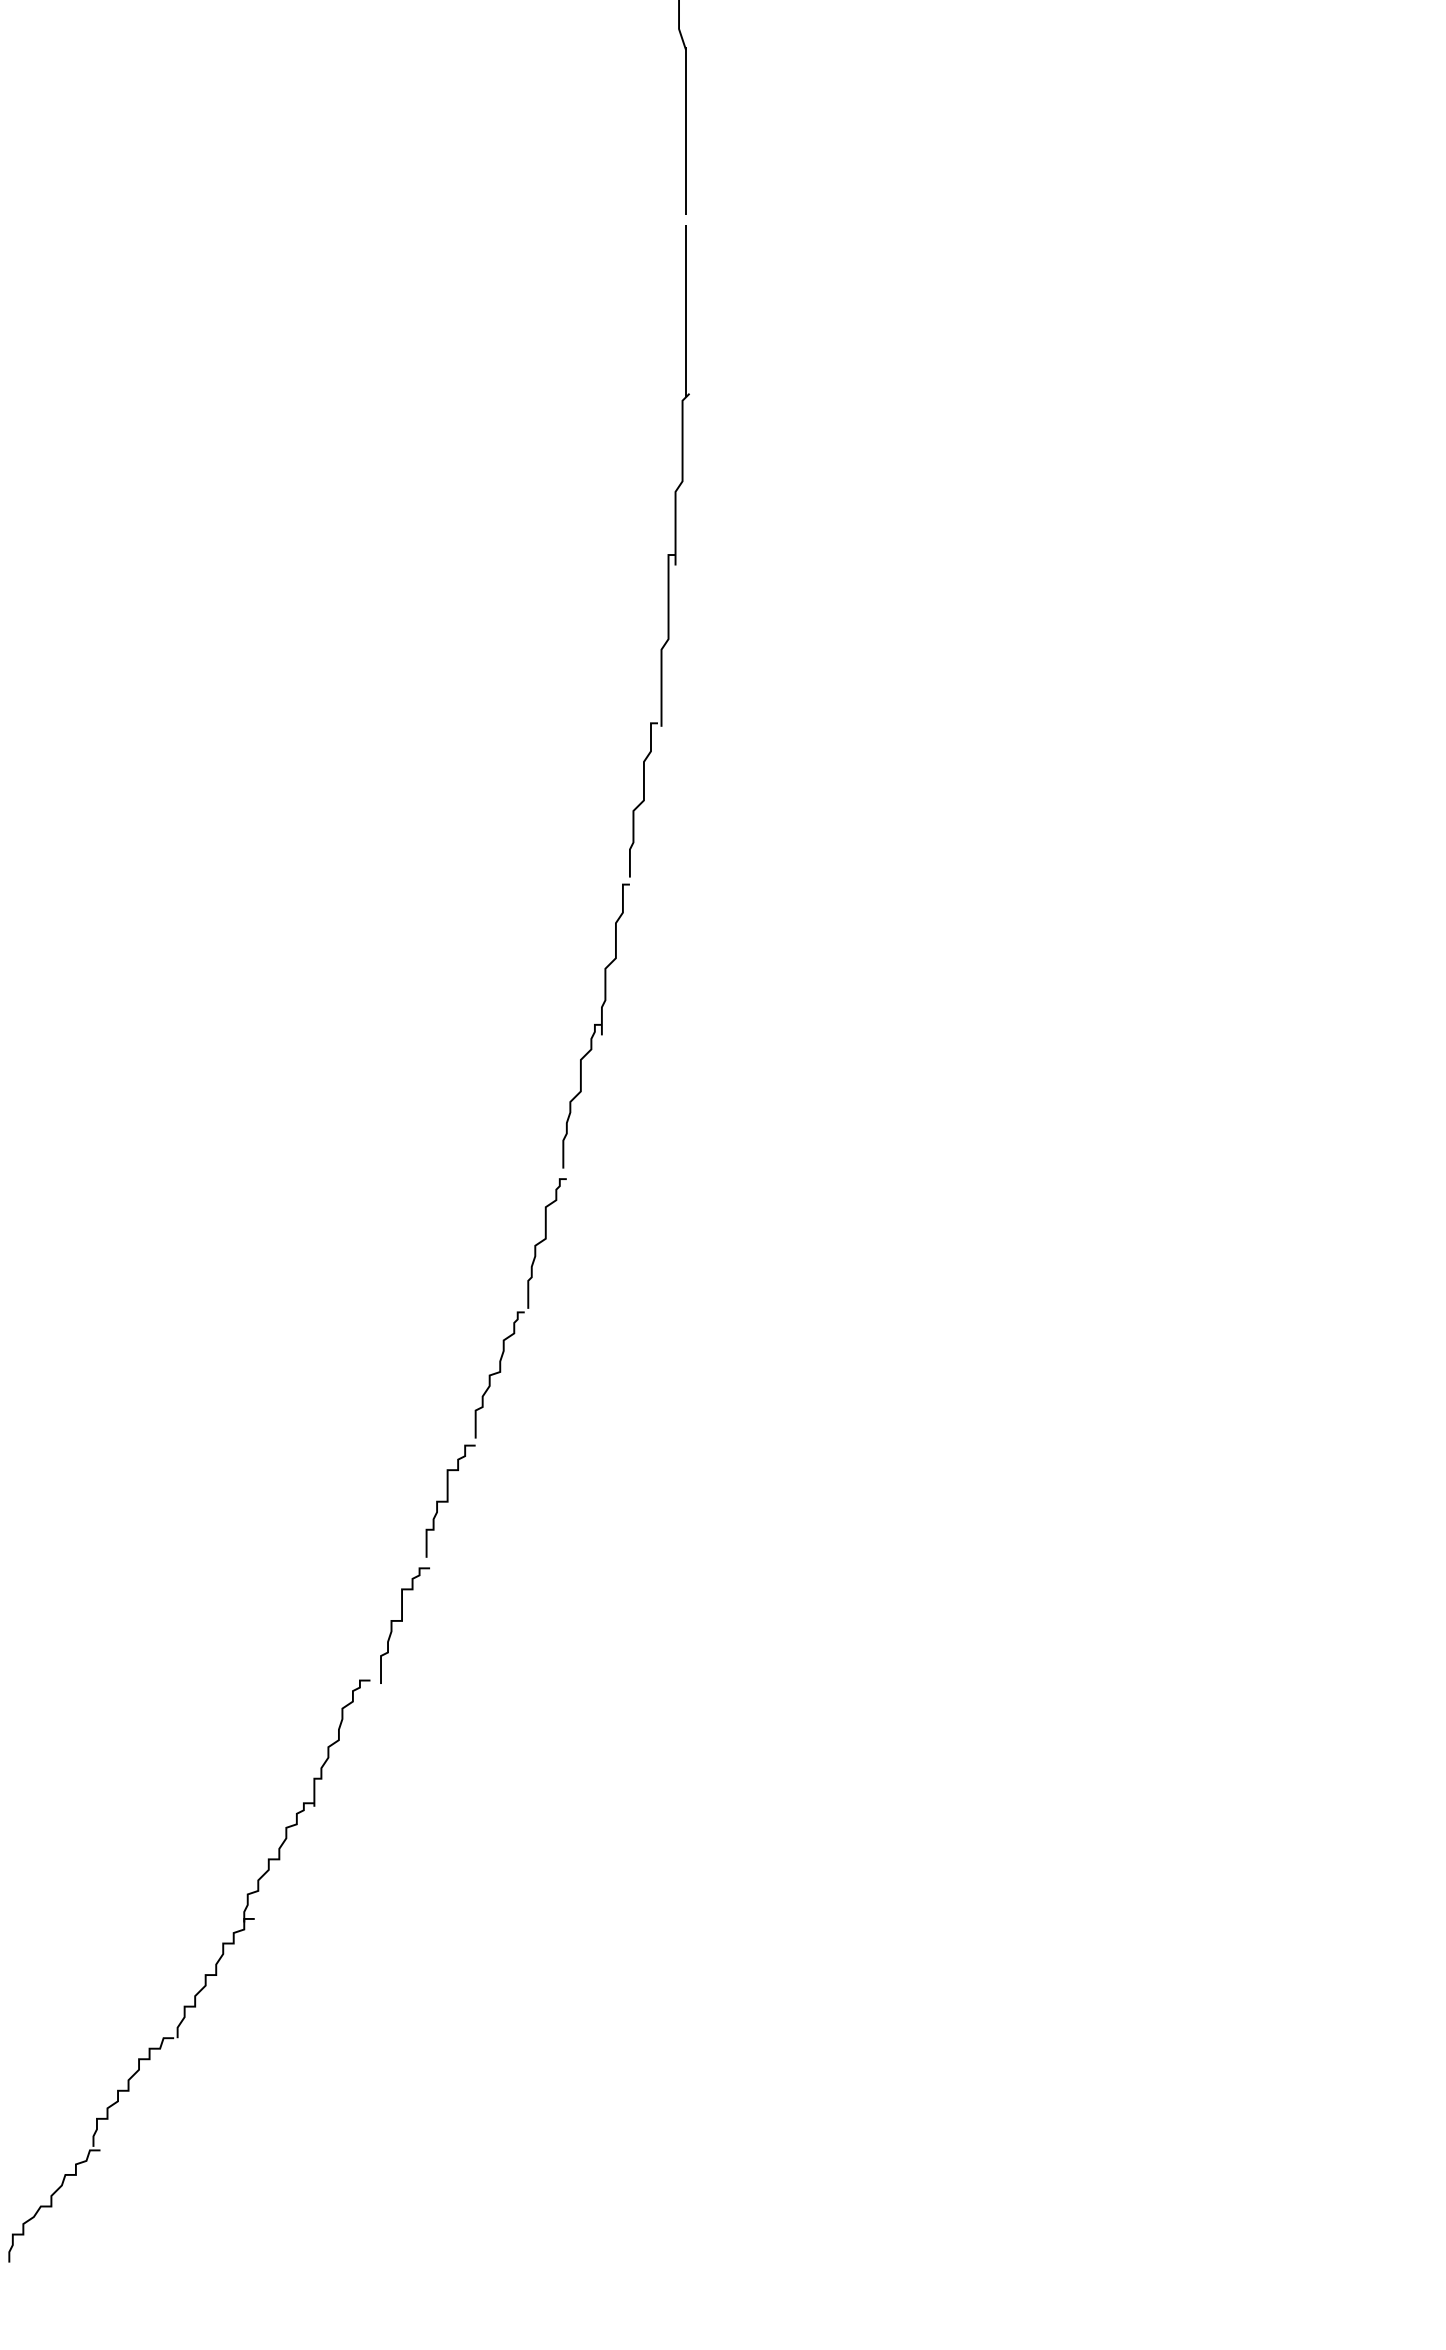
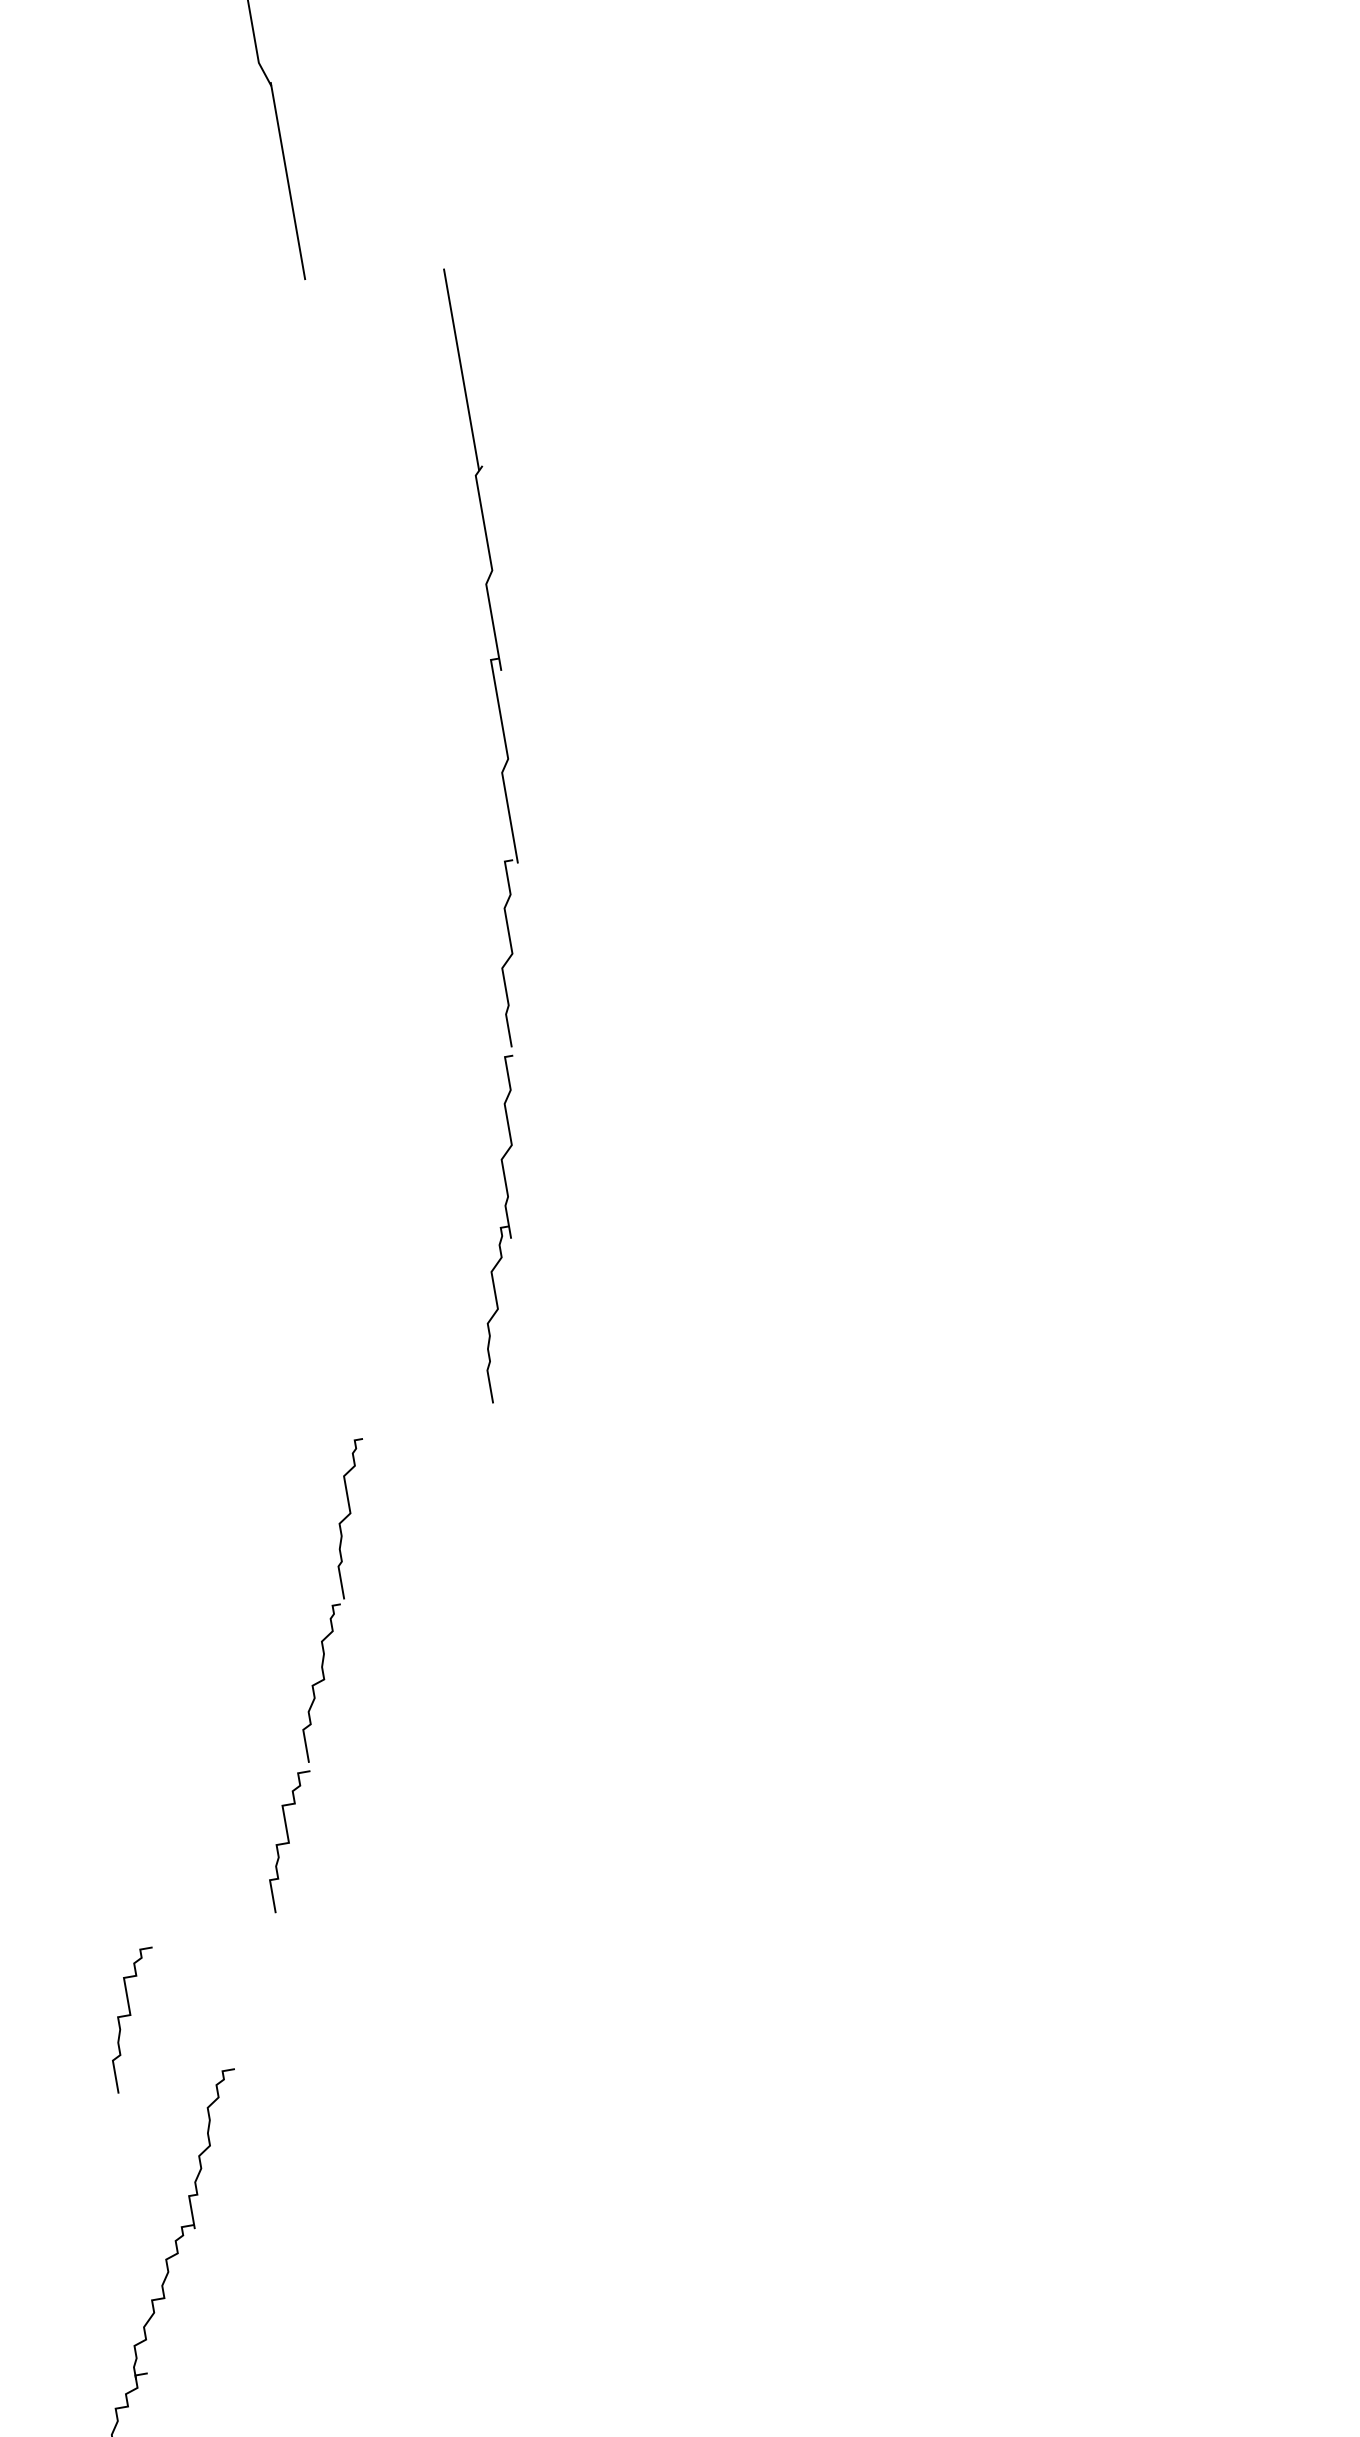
part: (660, 696) -> (510, 828), moved
curve: (402, 1621) -> (131, 2015), moved

